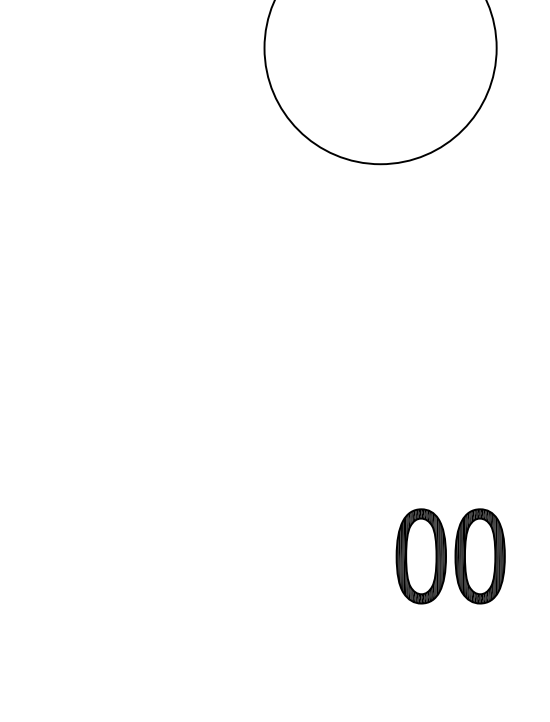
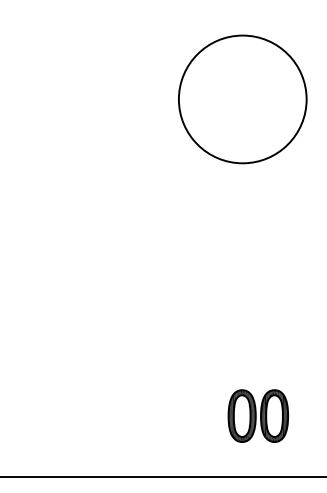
part: (449, 555) -> (257, 415), moved

